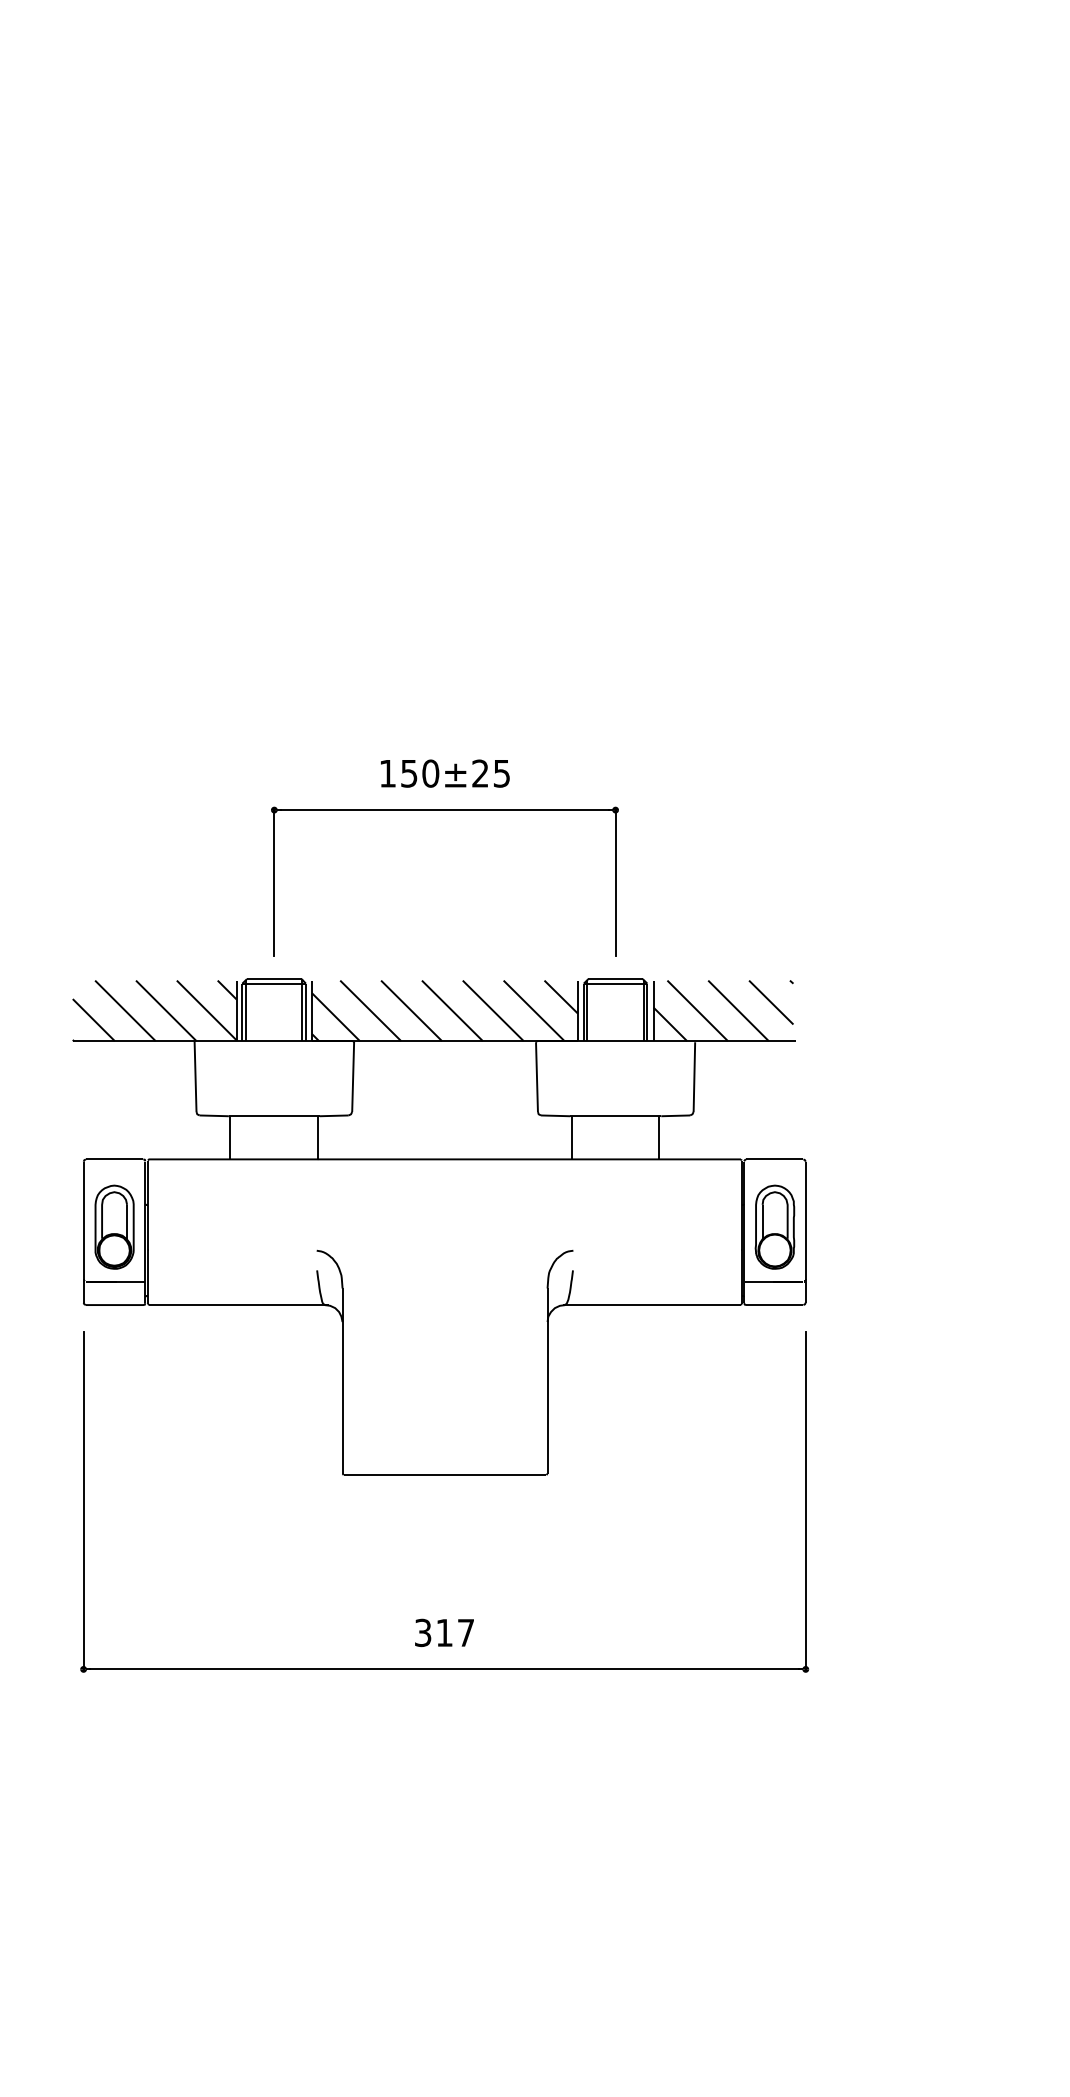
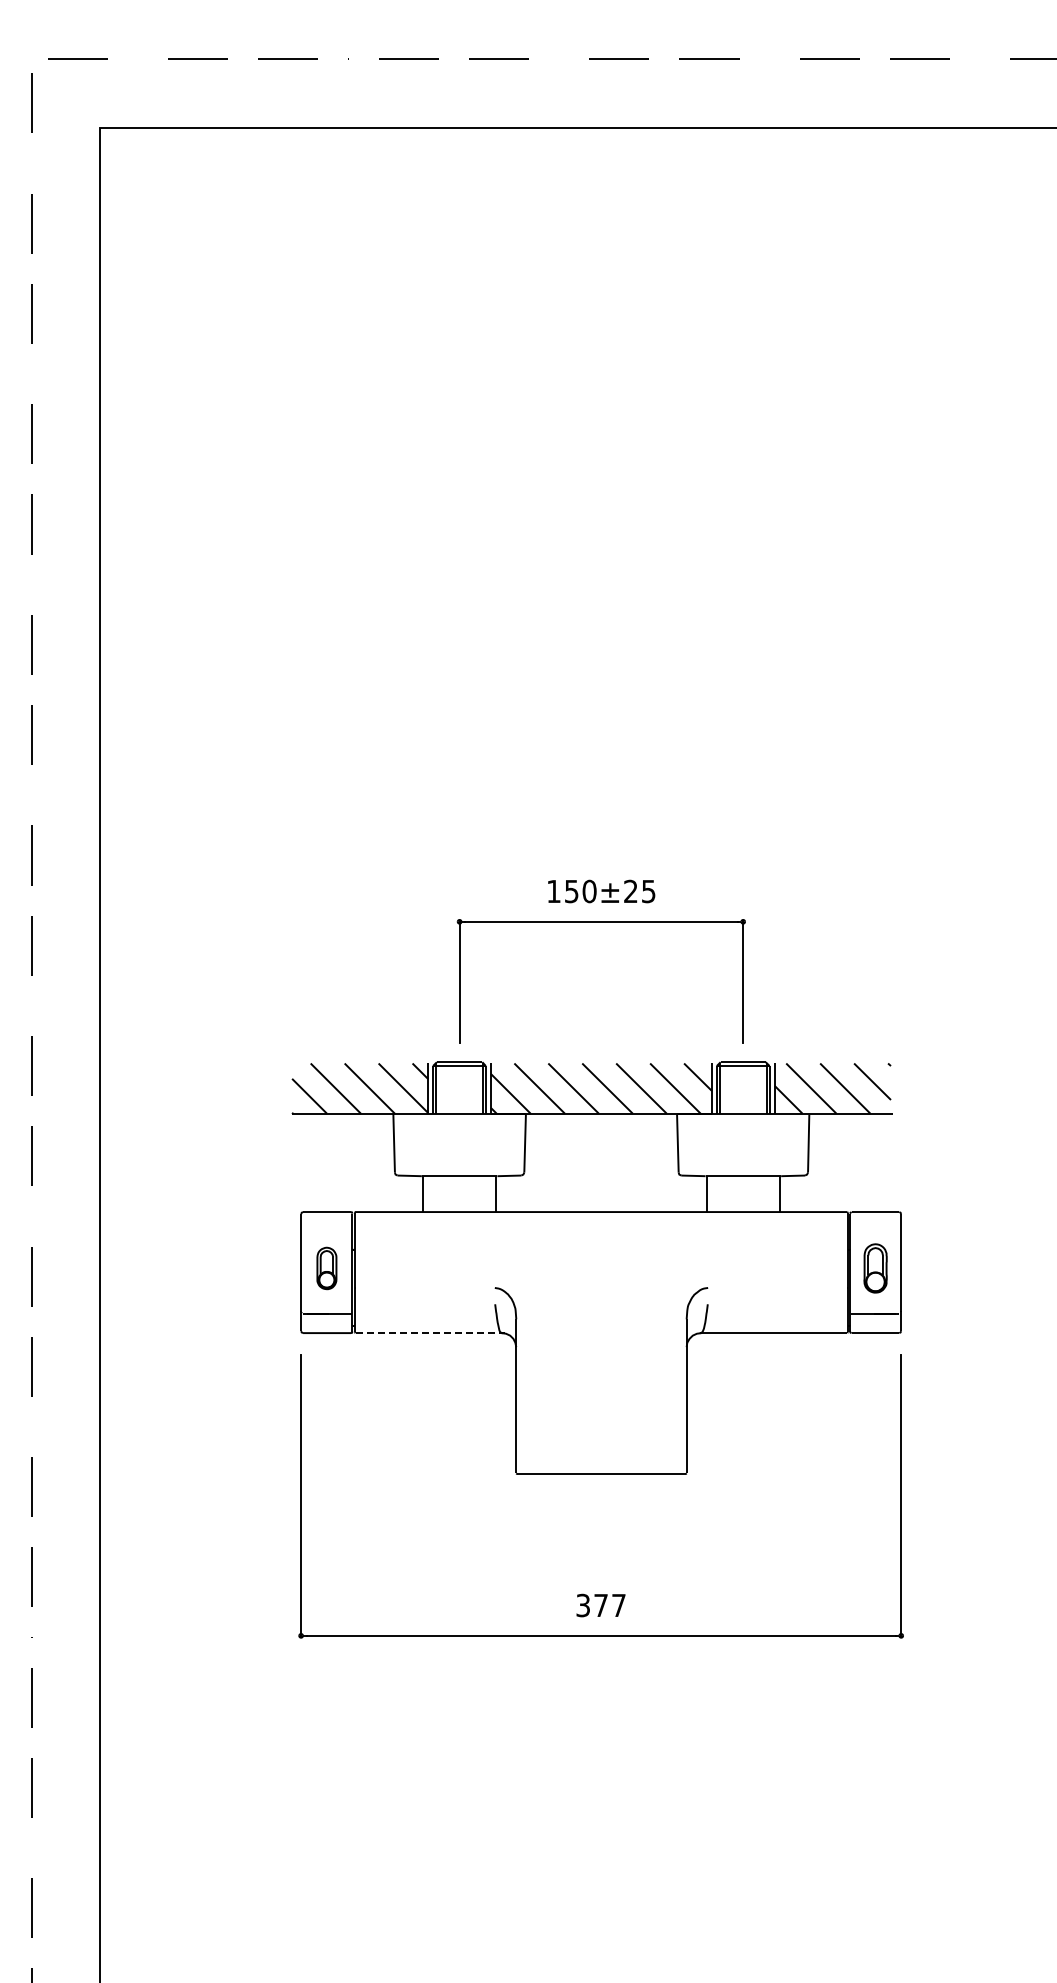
part: (114, 1227) -> (326, 1268), size x0.6
part: (774, 1227) -> (875, 1268), size x0.7
line: (239, 1305) -> (430, 1333), solid -> dashed
text: (443, 1632) -> (600, 1605), 317 -> 377

